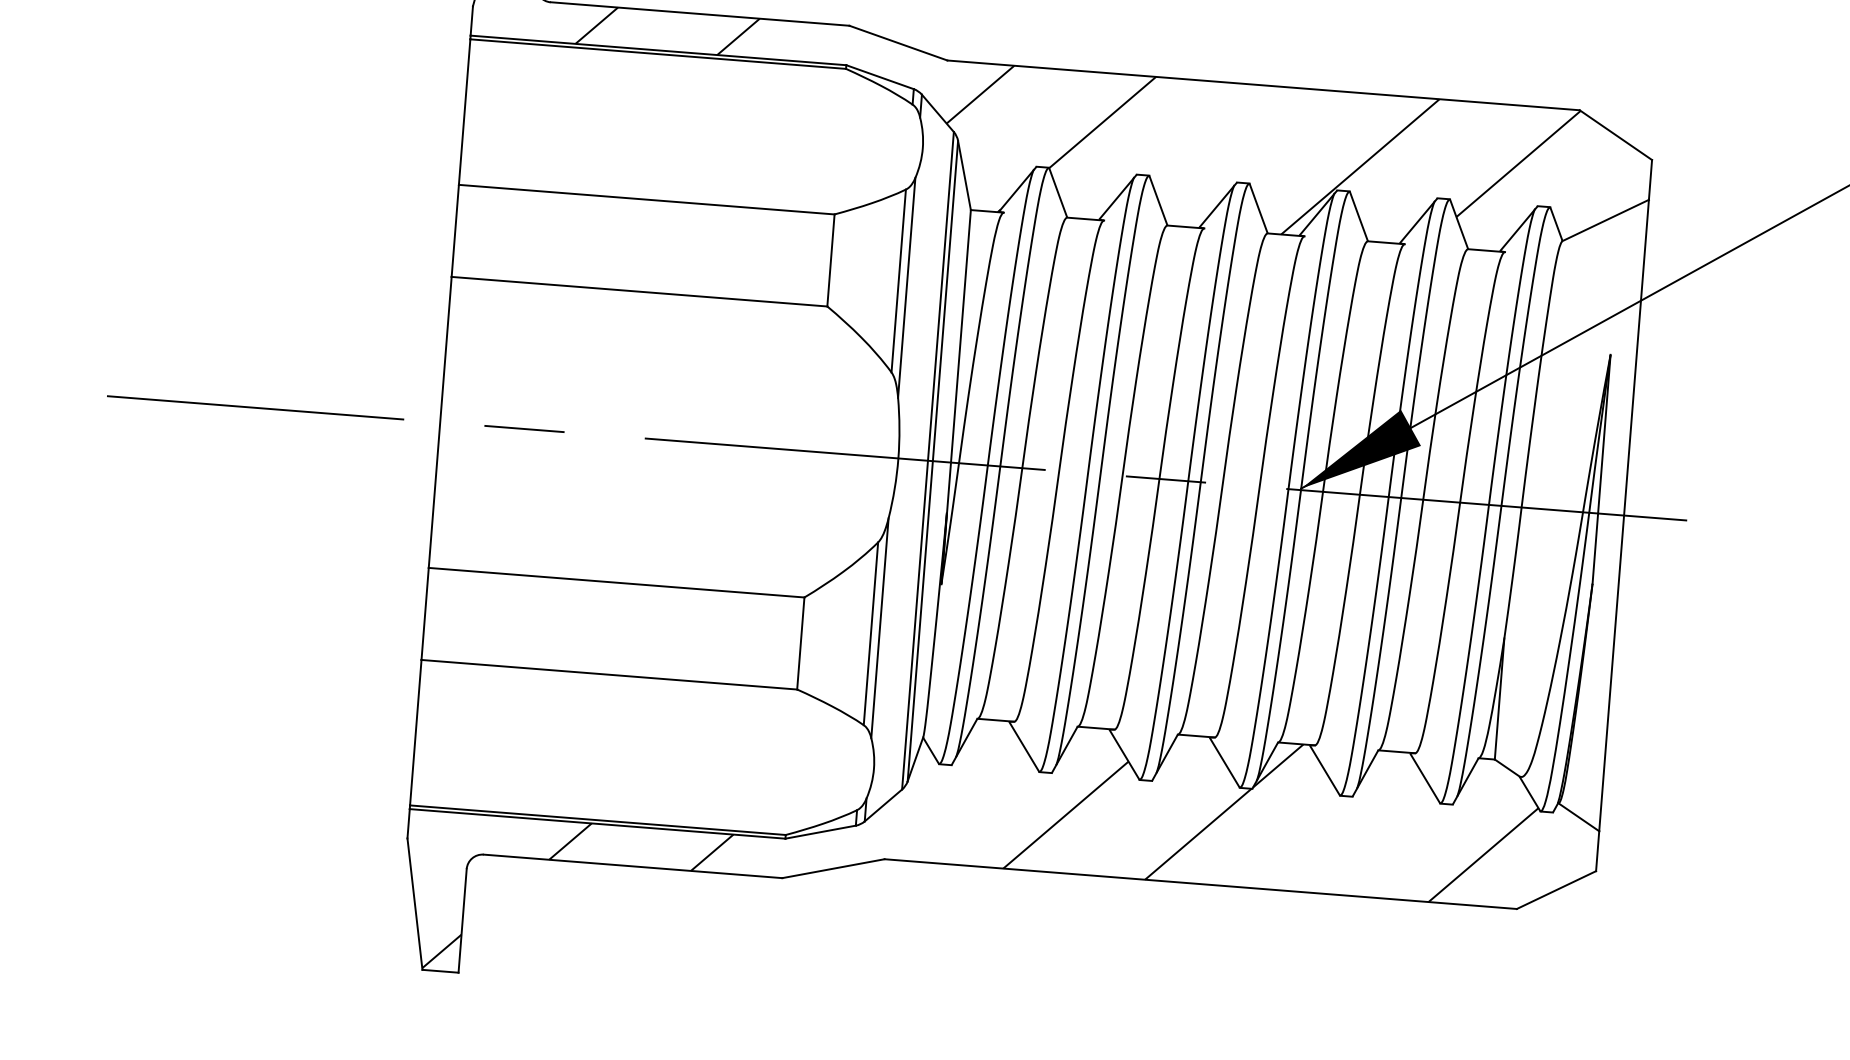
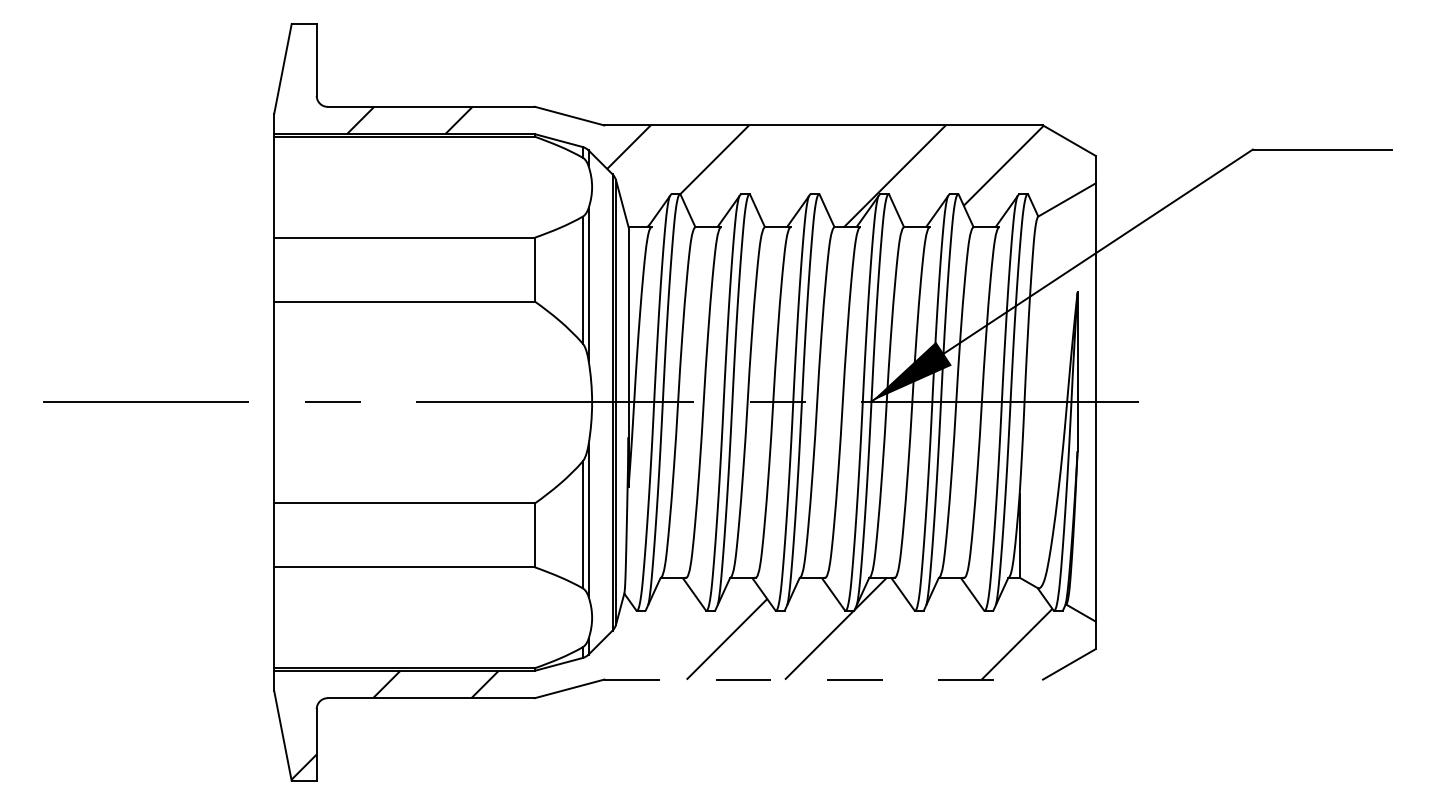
line: (1201, 884) -> (824, 679), solid -> dashed

